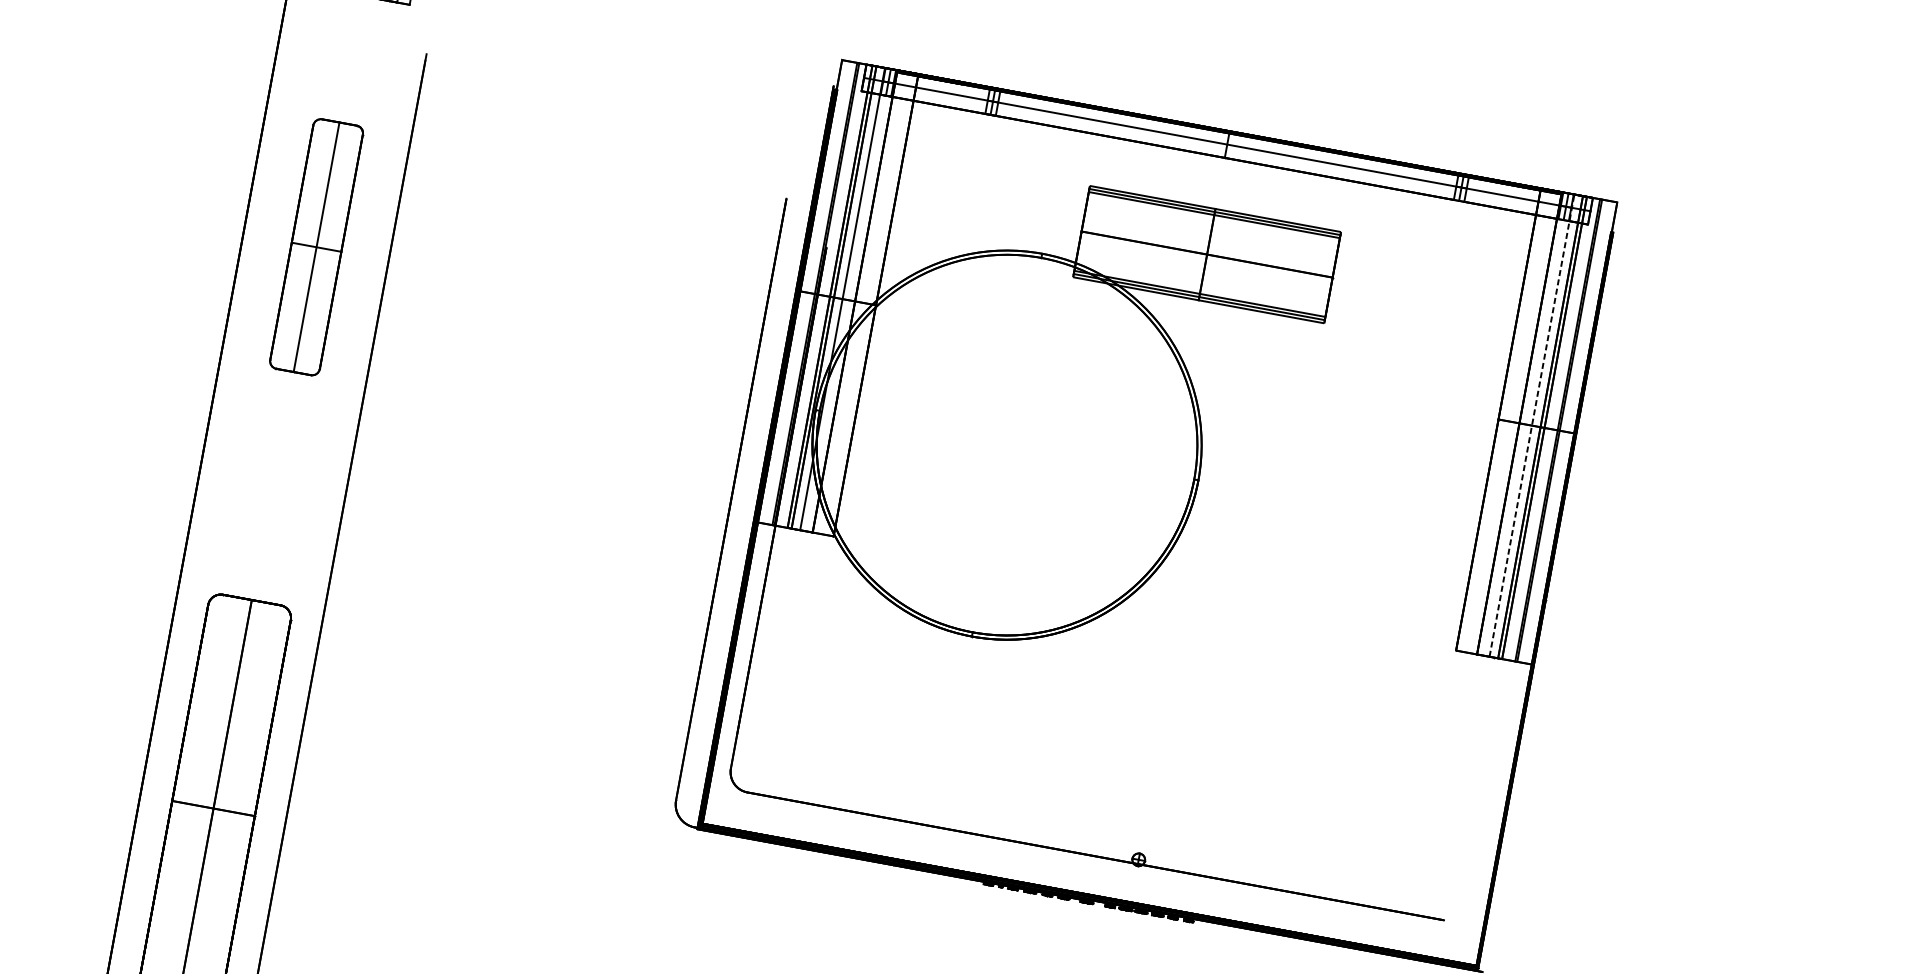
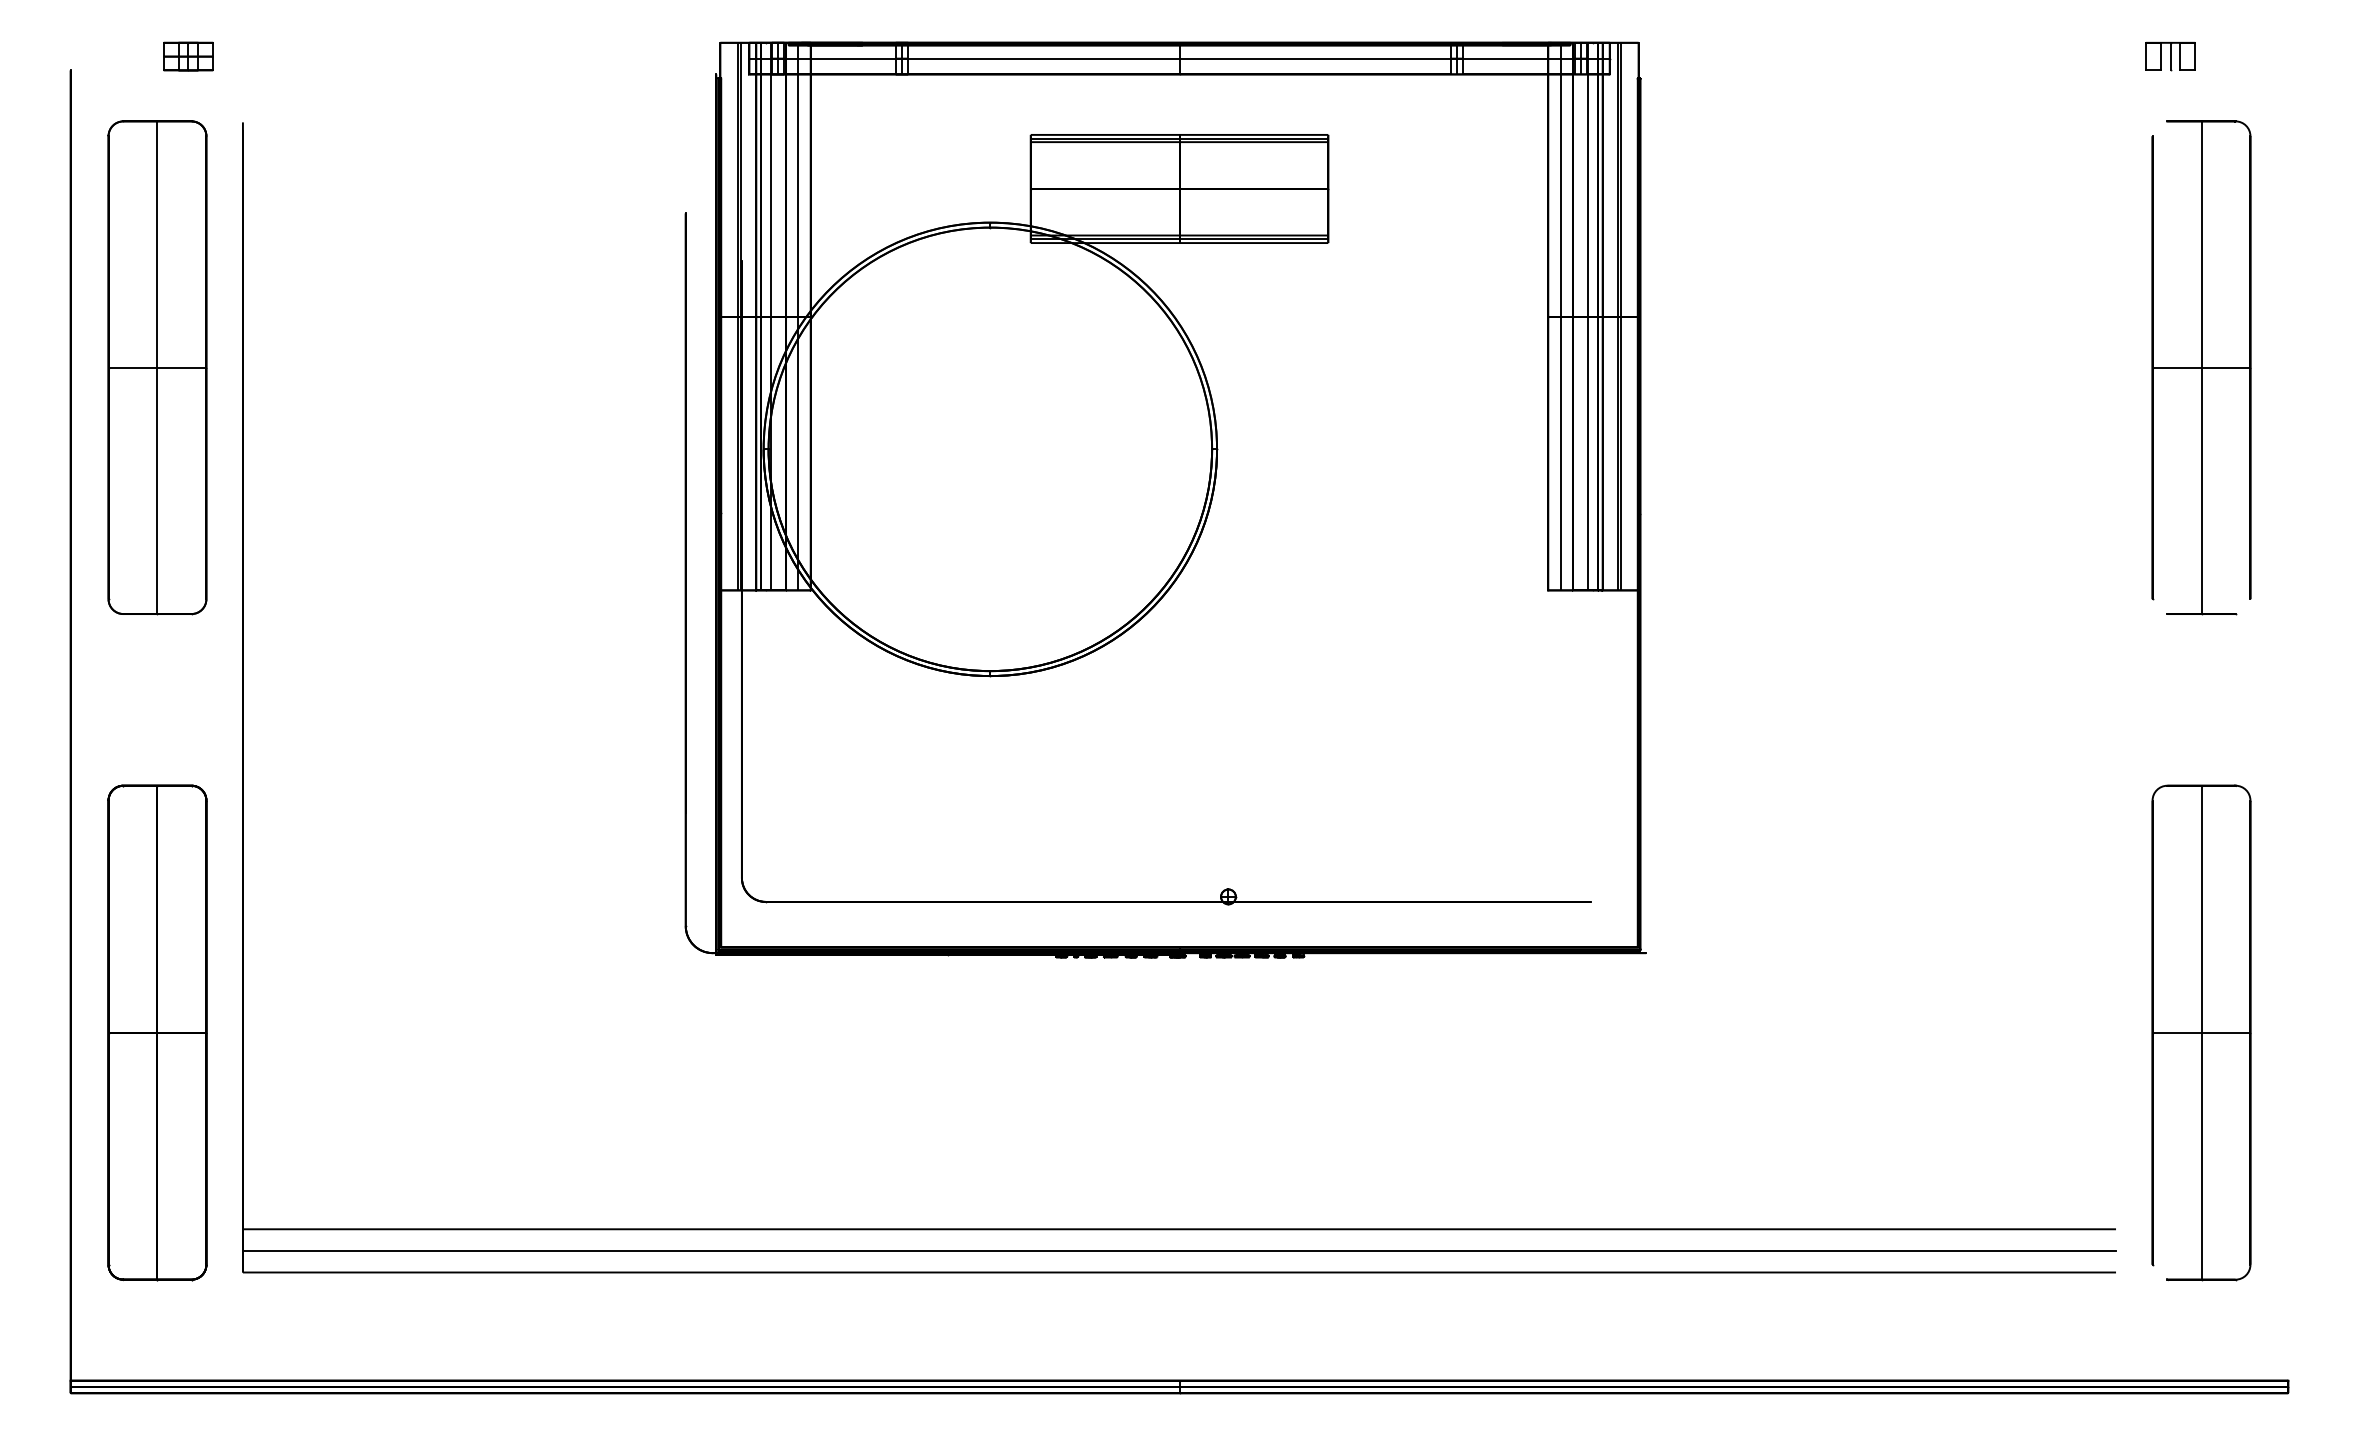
part: (316, 246) -> (157, 367), size x1.67
line: (865, 303) -> (798, 316), added
line: (1508, 421) -> (1560, 316), added
line: (1531, 425) -> (1587, 316), dashed -> solid

